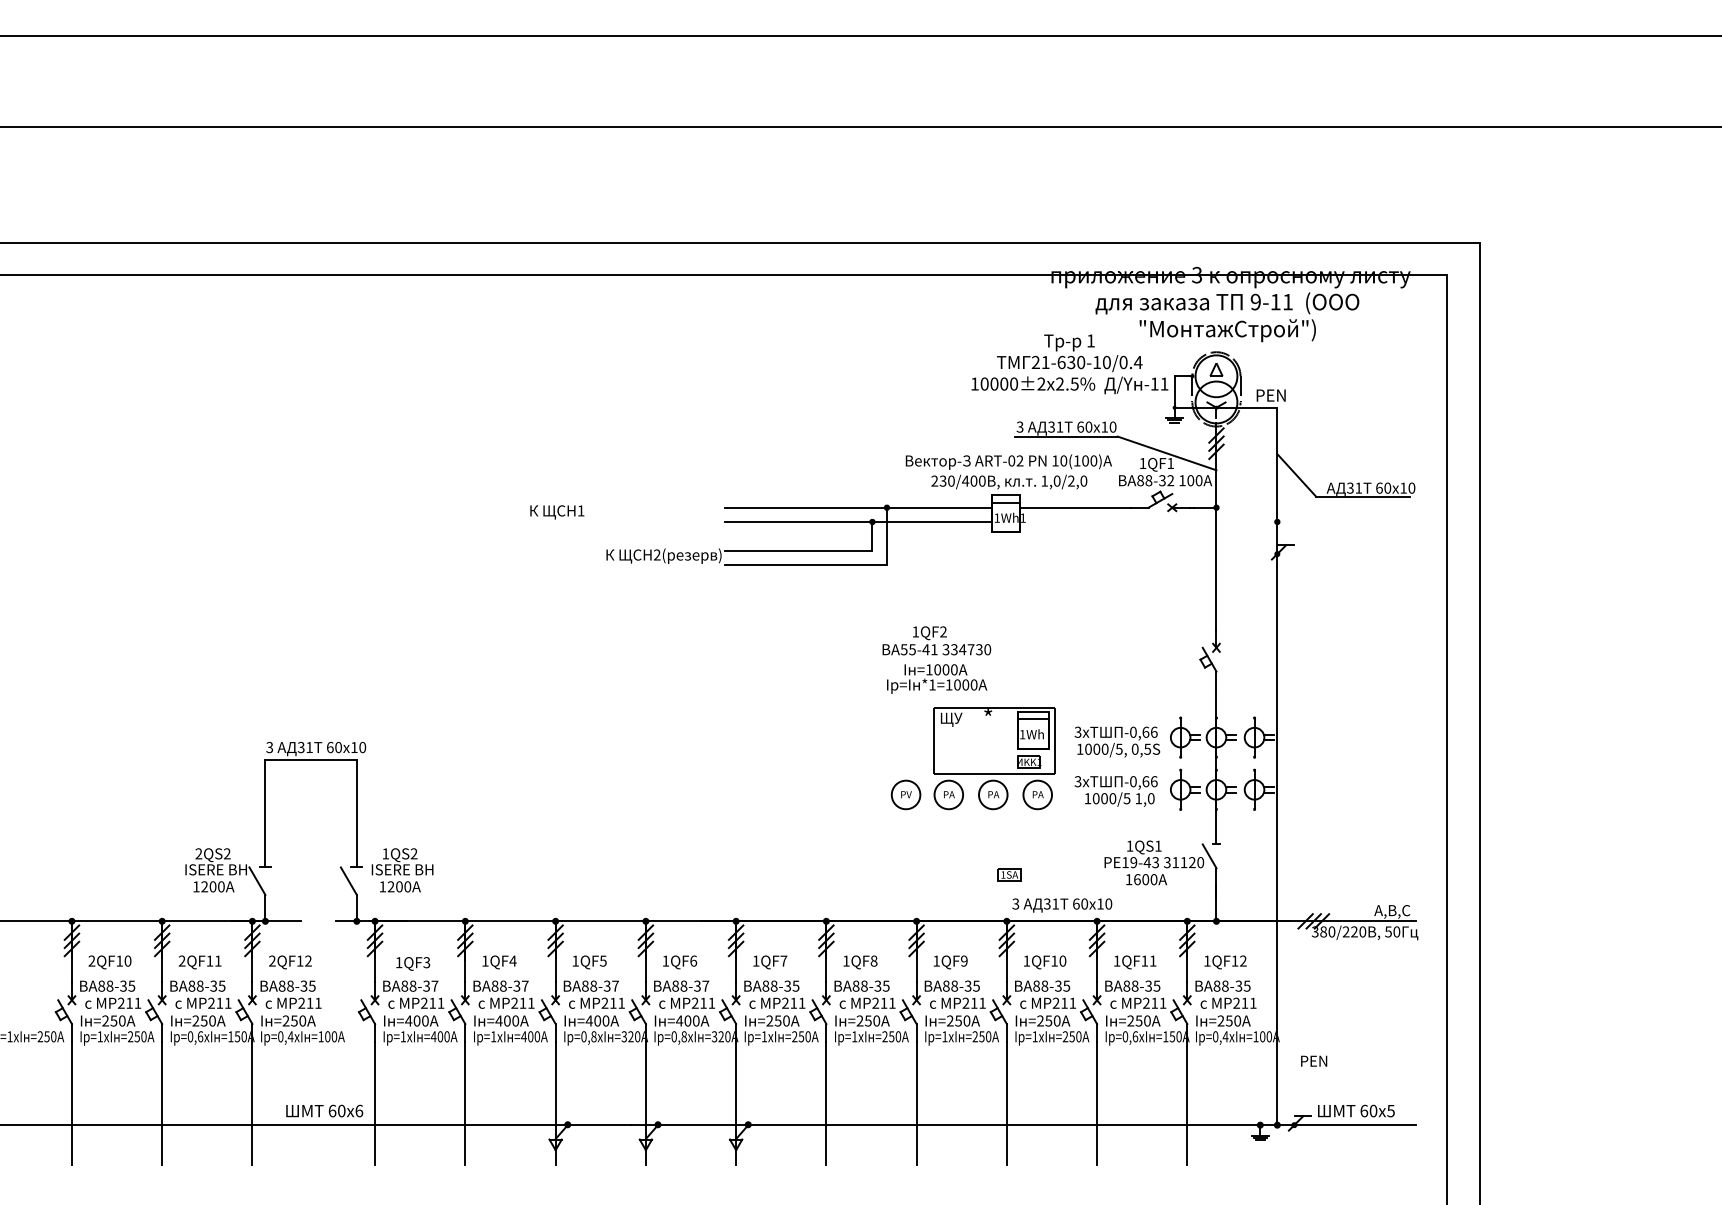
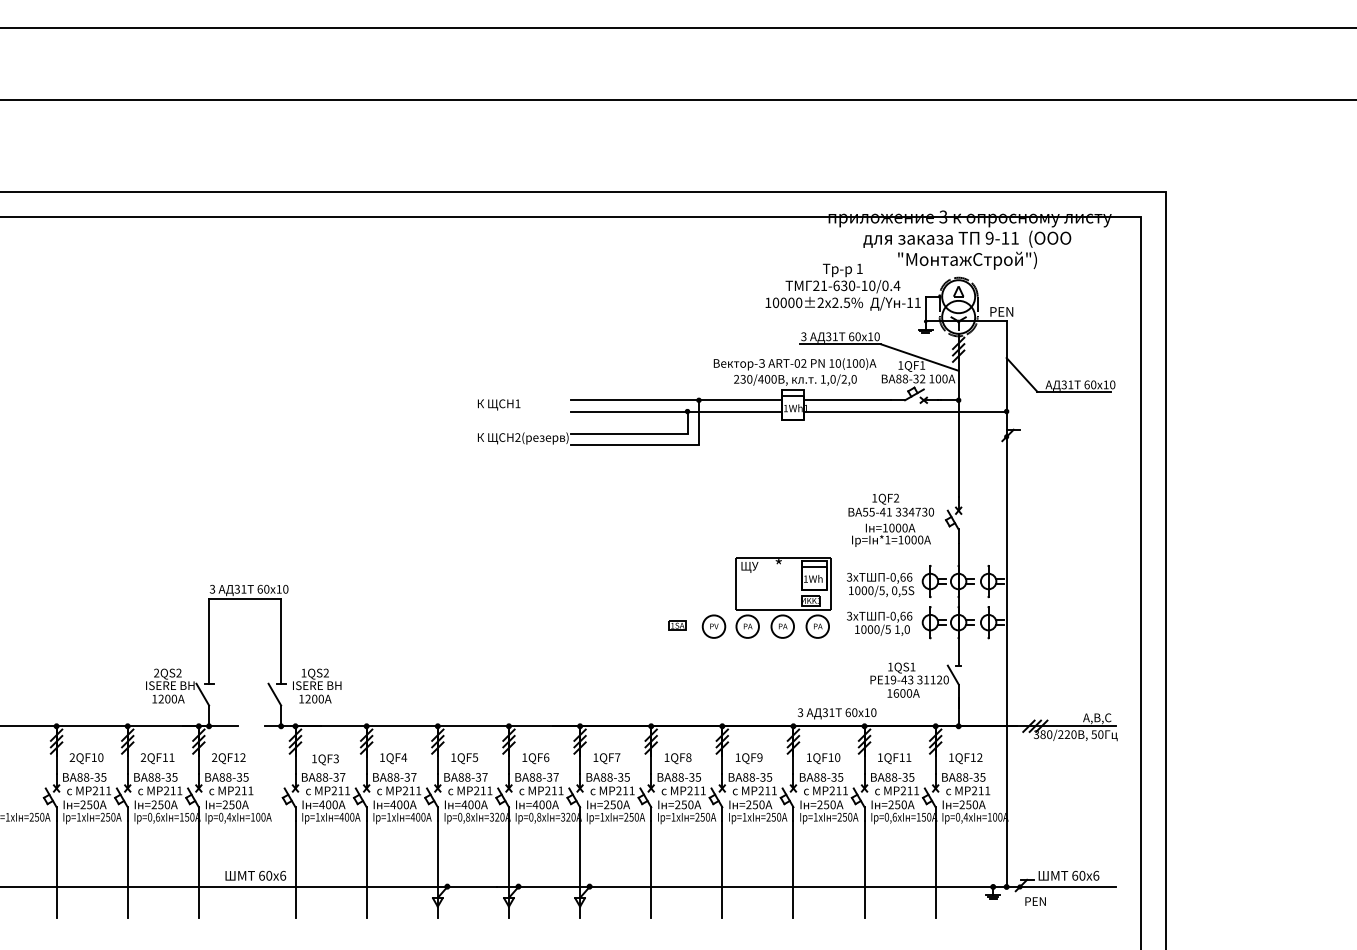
text: (557, 511) -> (499, 404), moved
line: (1147, 521) -> (904, 411), added
text: (935, 658) -> (890, 519), moved
part: (1009, 874) -> (677, 625), moved
text: (1313, 1061) -> (1035, 901), moved
text: (1391, 1110) -> (1096, 875), 5 -> 6

